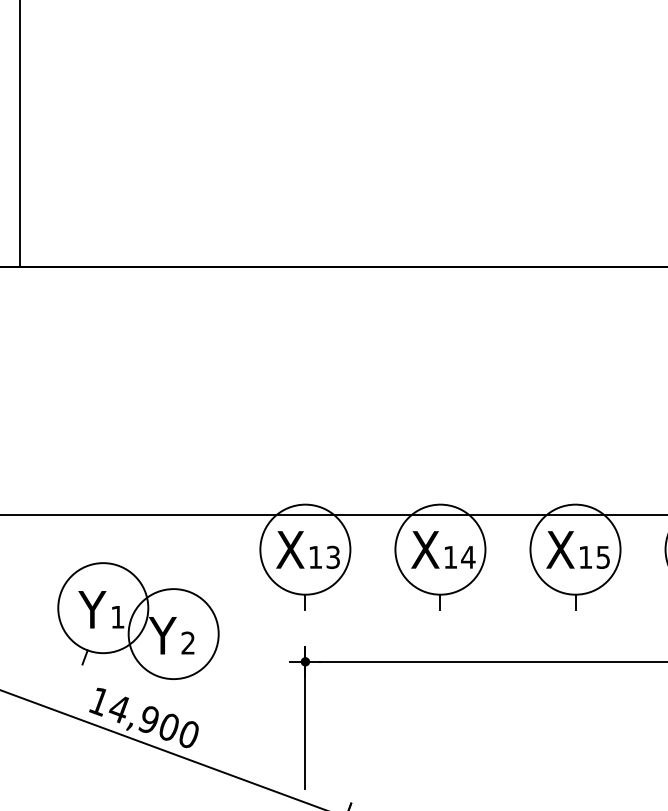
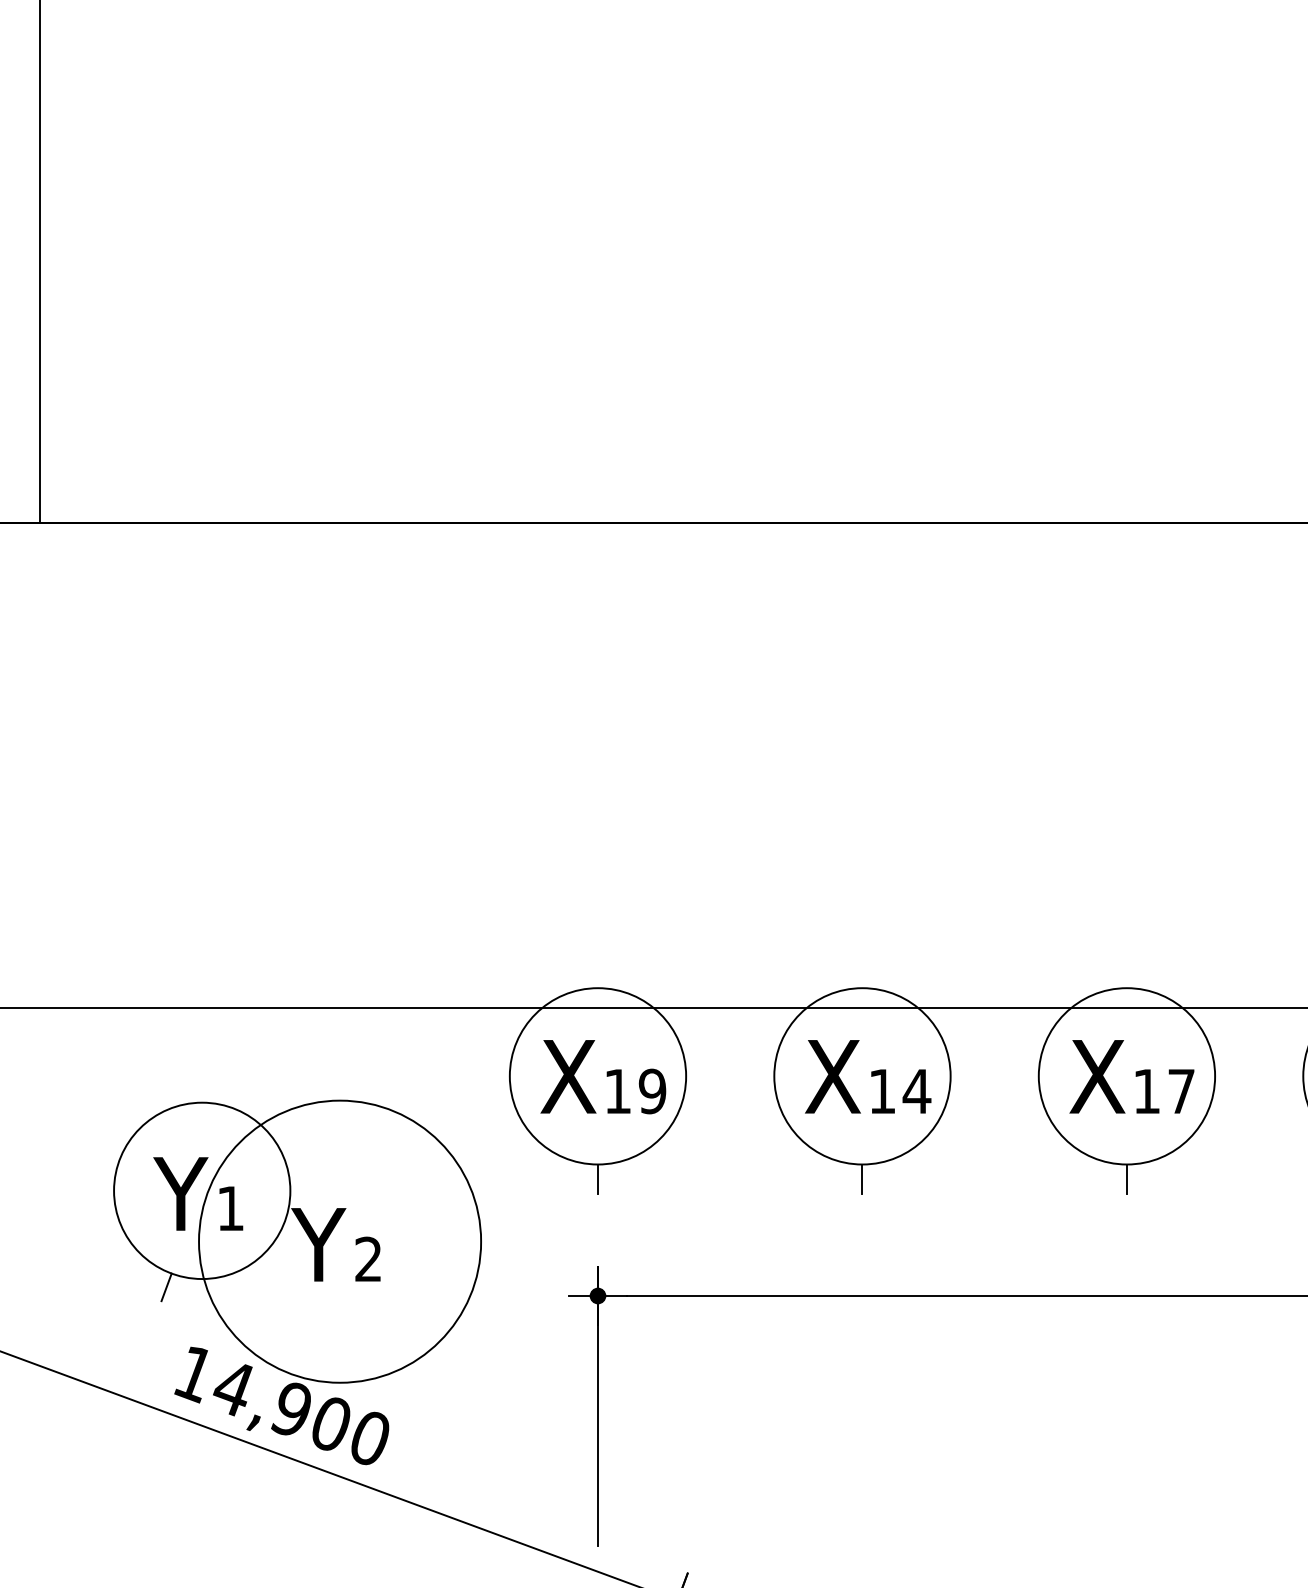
text: (333, 556) -> (653, 1089), 13 -> 19
text: (602, 557) -> (1179, 1091), 15 -> 17
circle: (173, 634) -> (339, 1242), size x1.6

